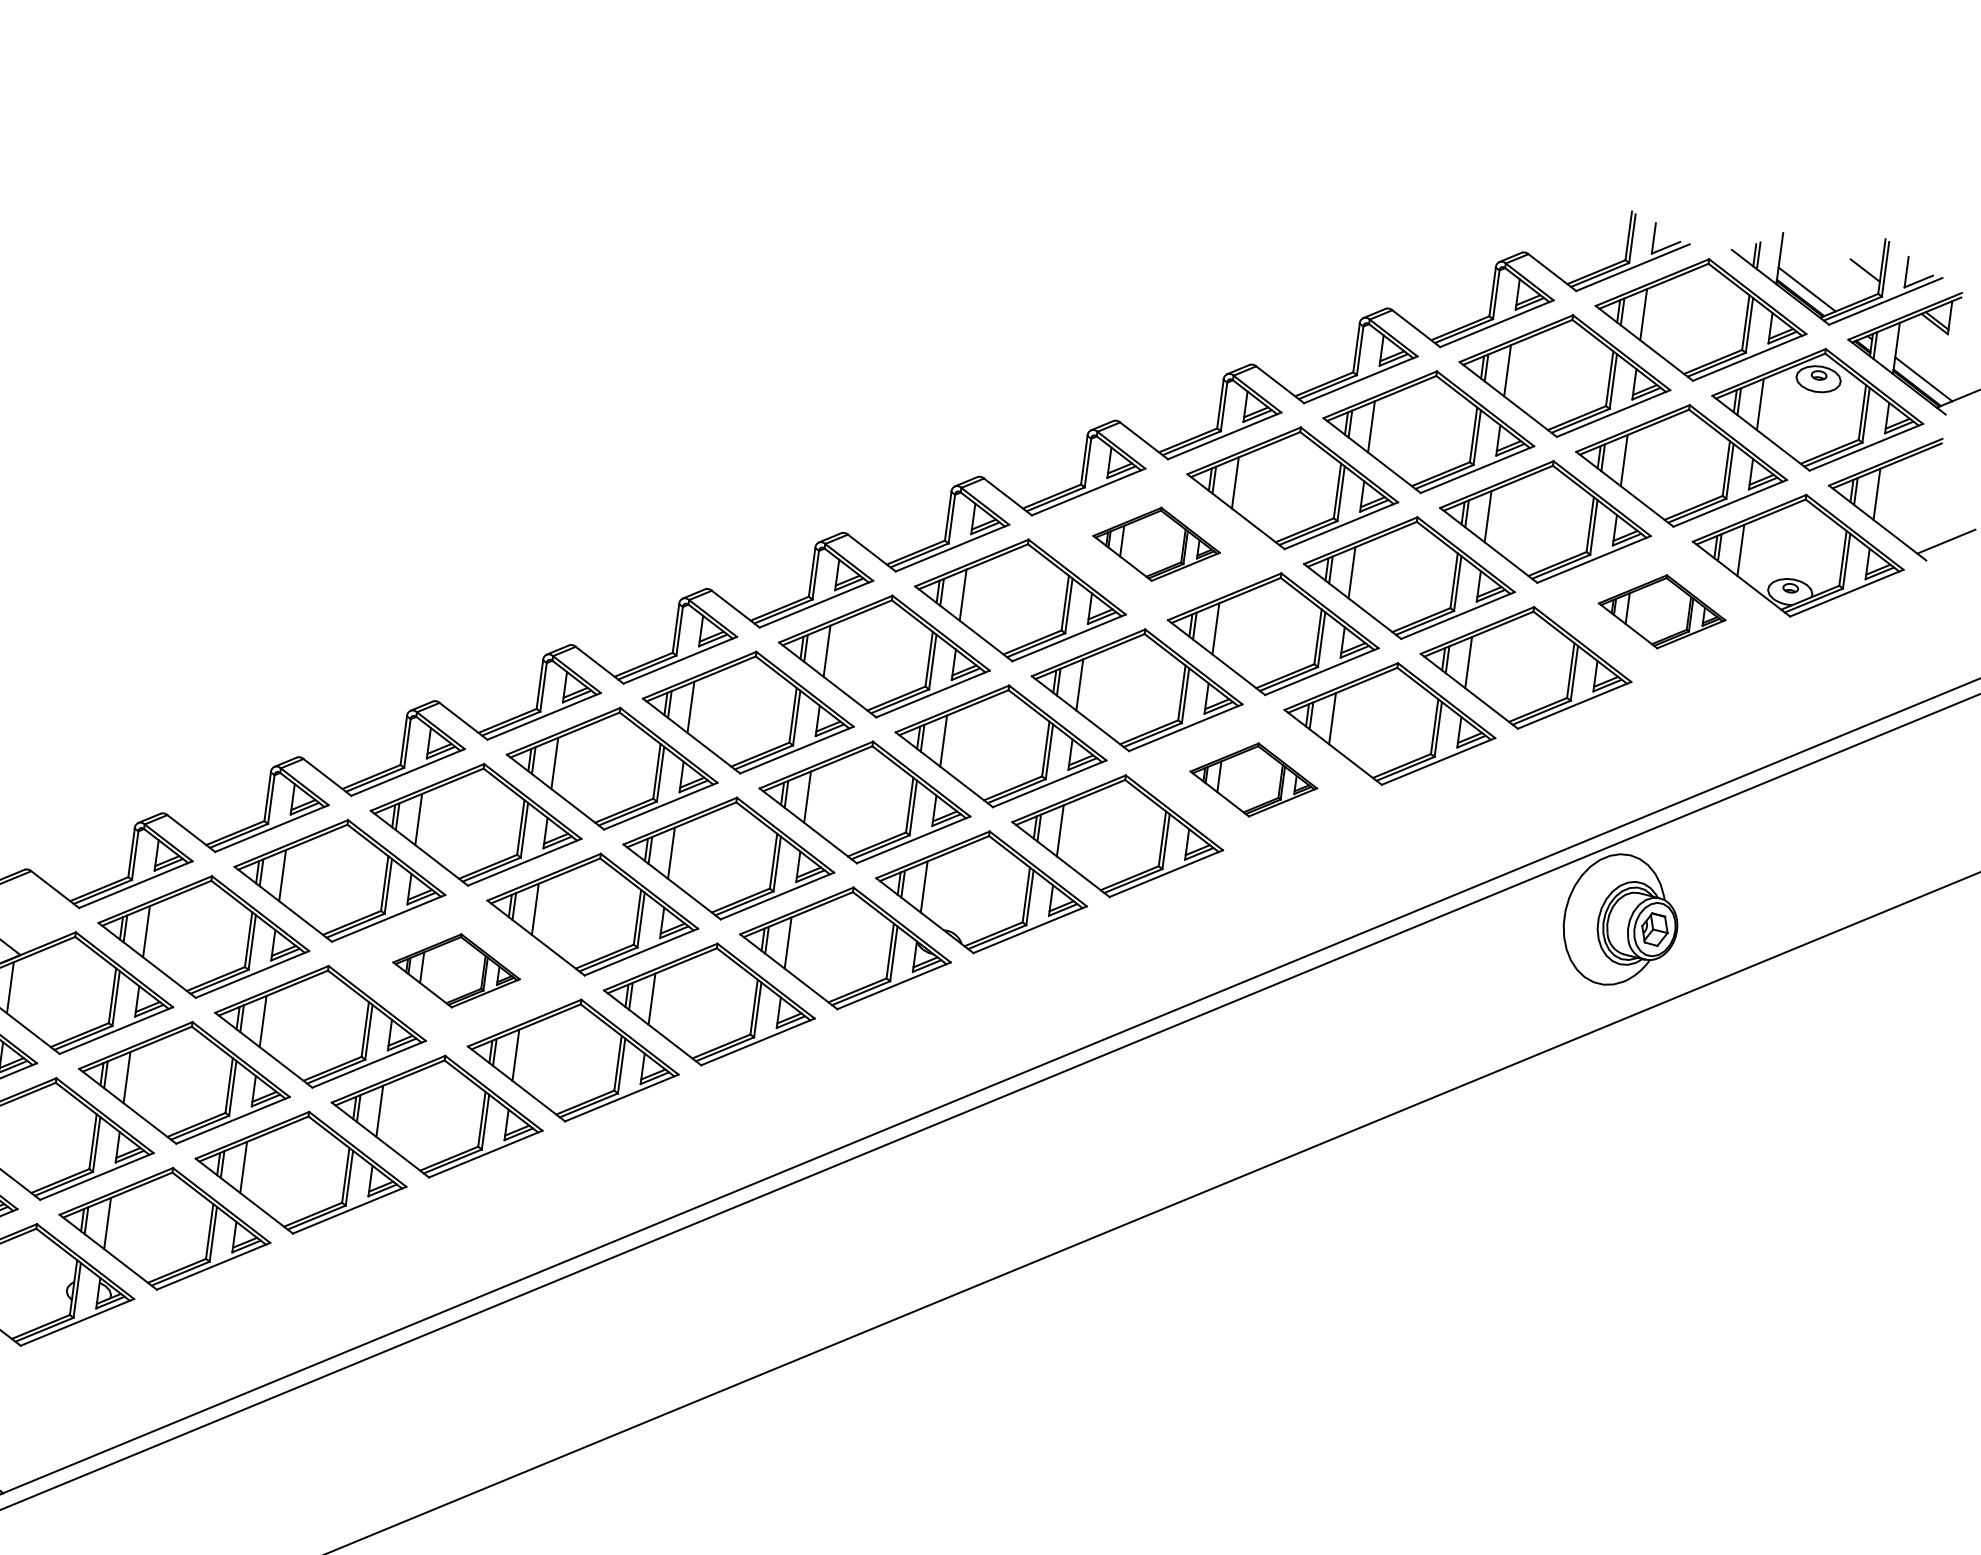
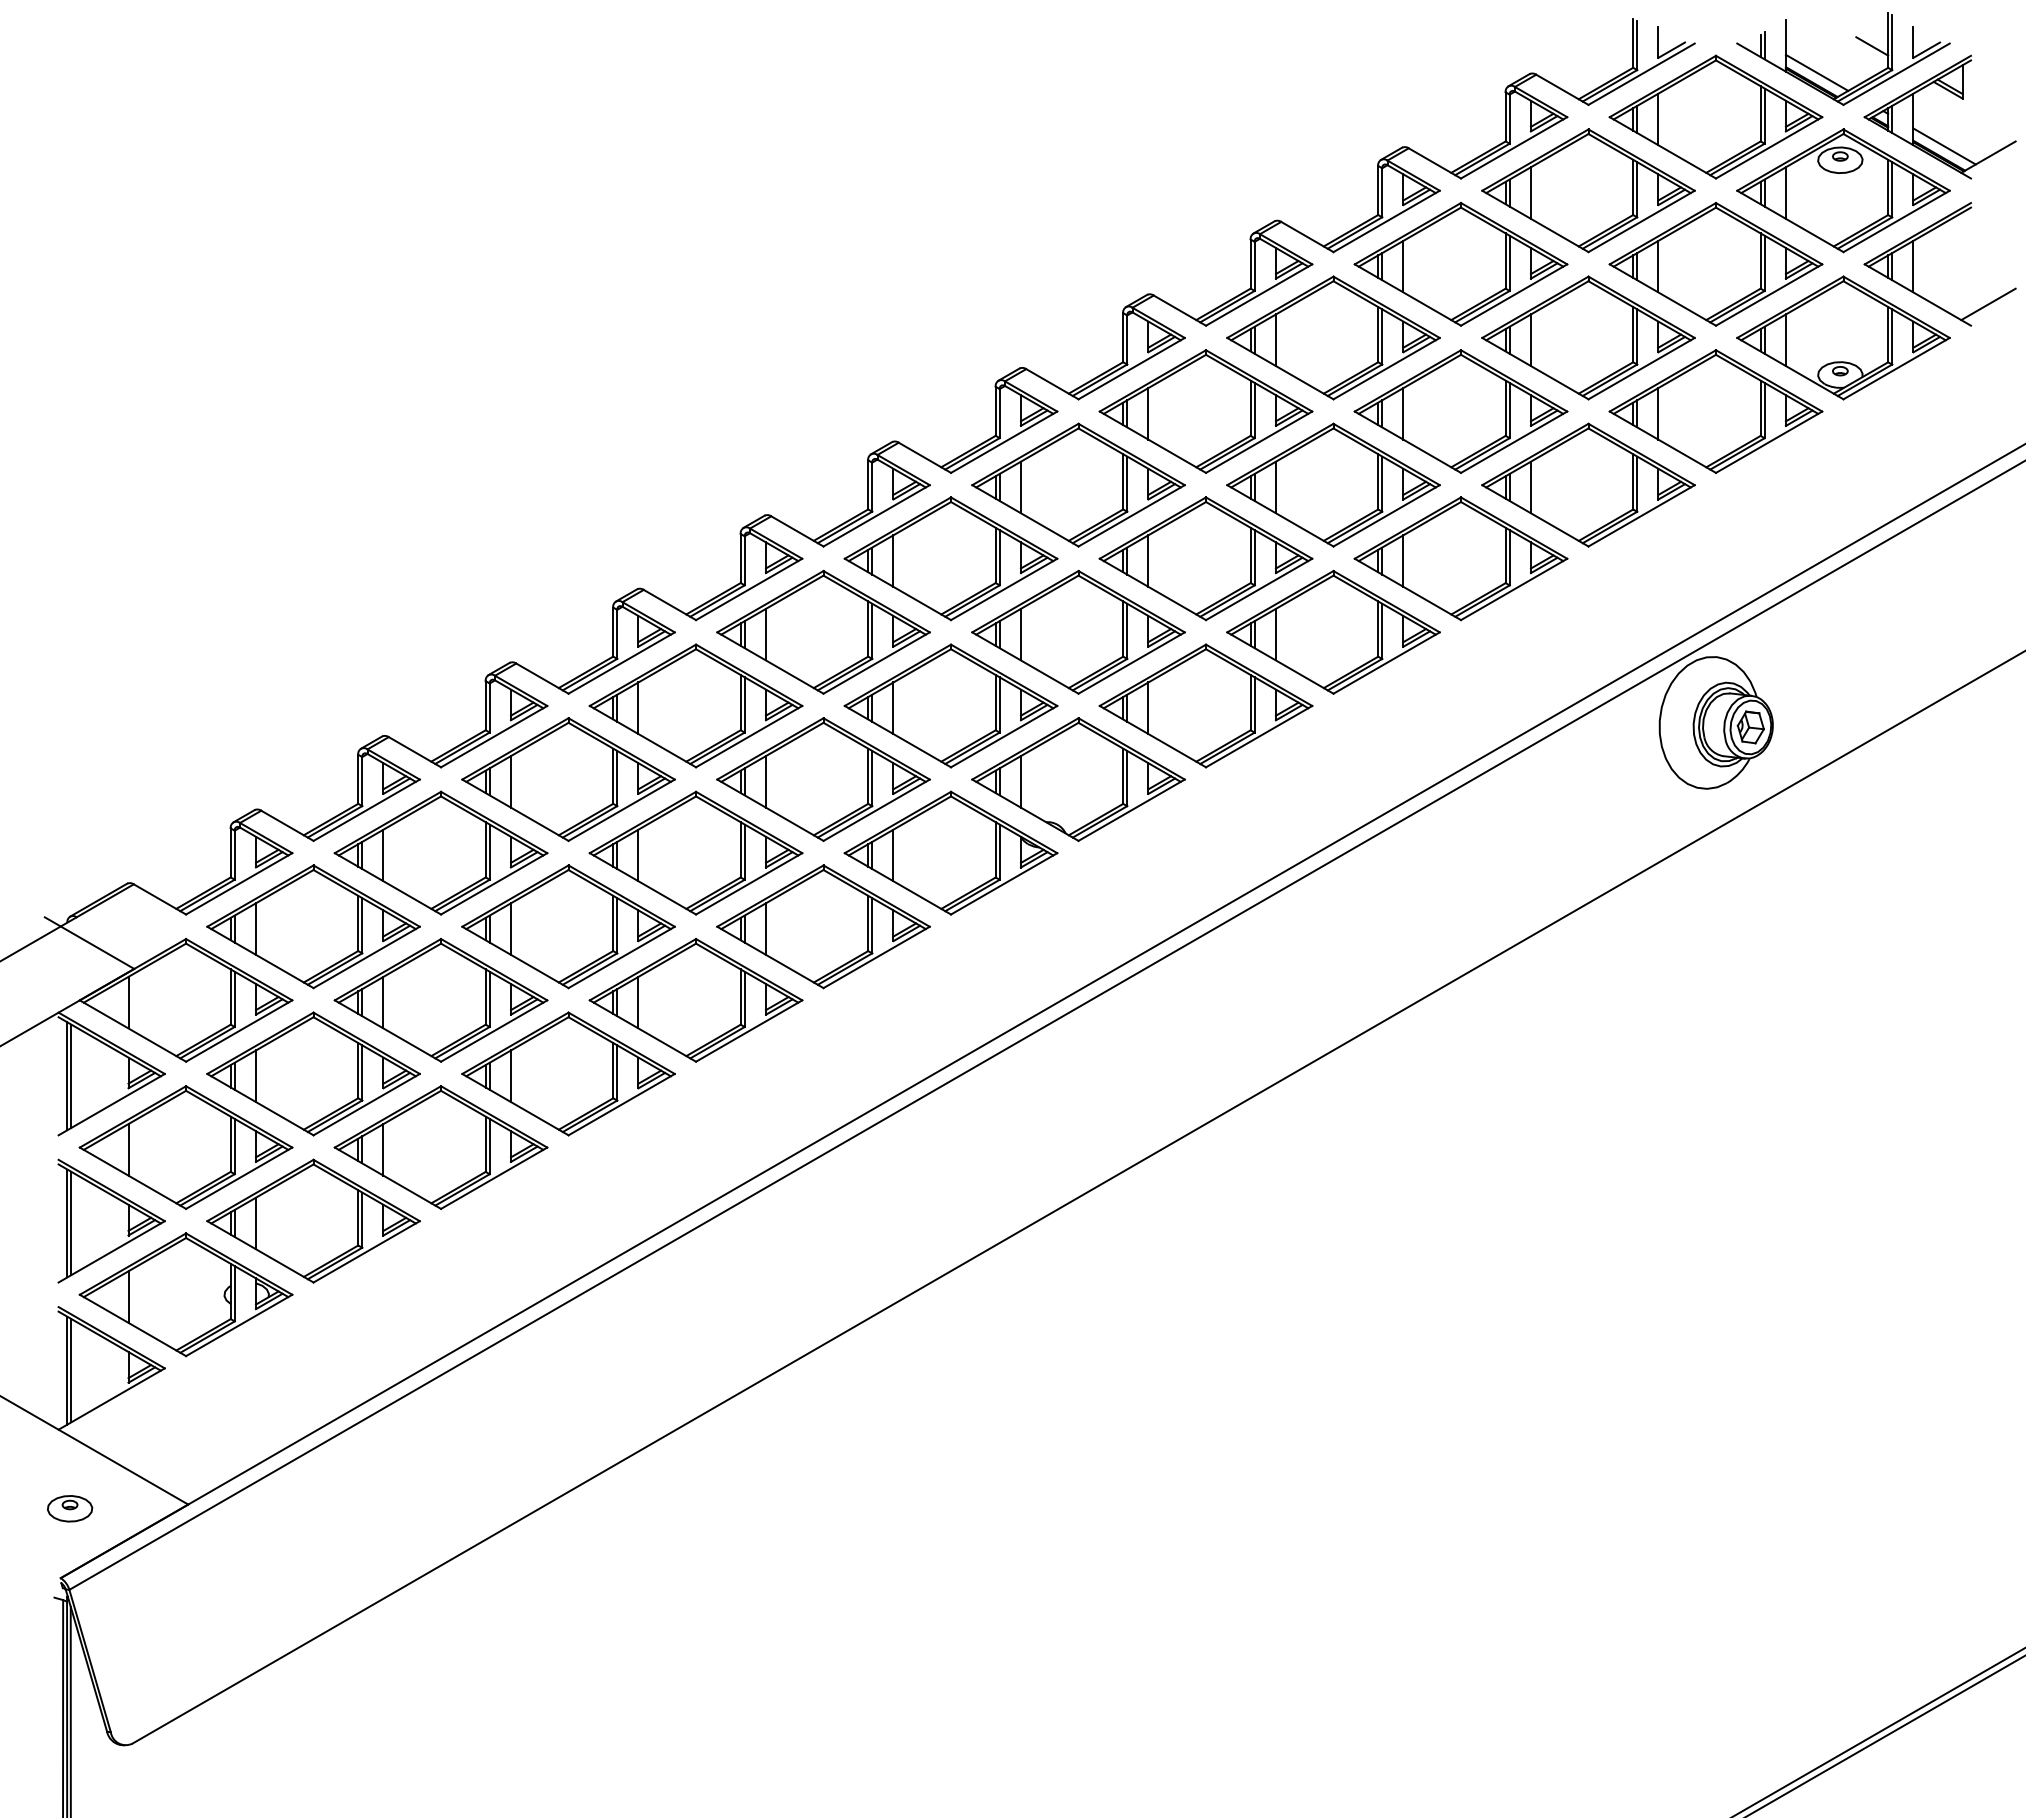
part: (1156, 544) -> (1205, 411), size x1.67
part: (1661, 611) -> (1715, 411), size x1.67
part: (1253, 779) -> (1333, 631), size x1.67
part: (456, 970) -> (568, 926), size x1.67

